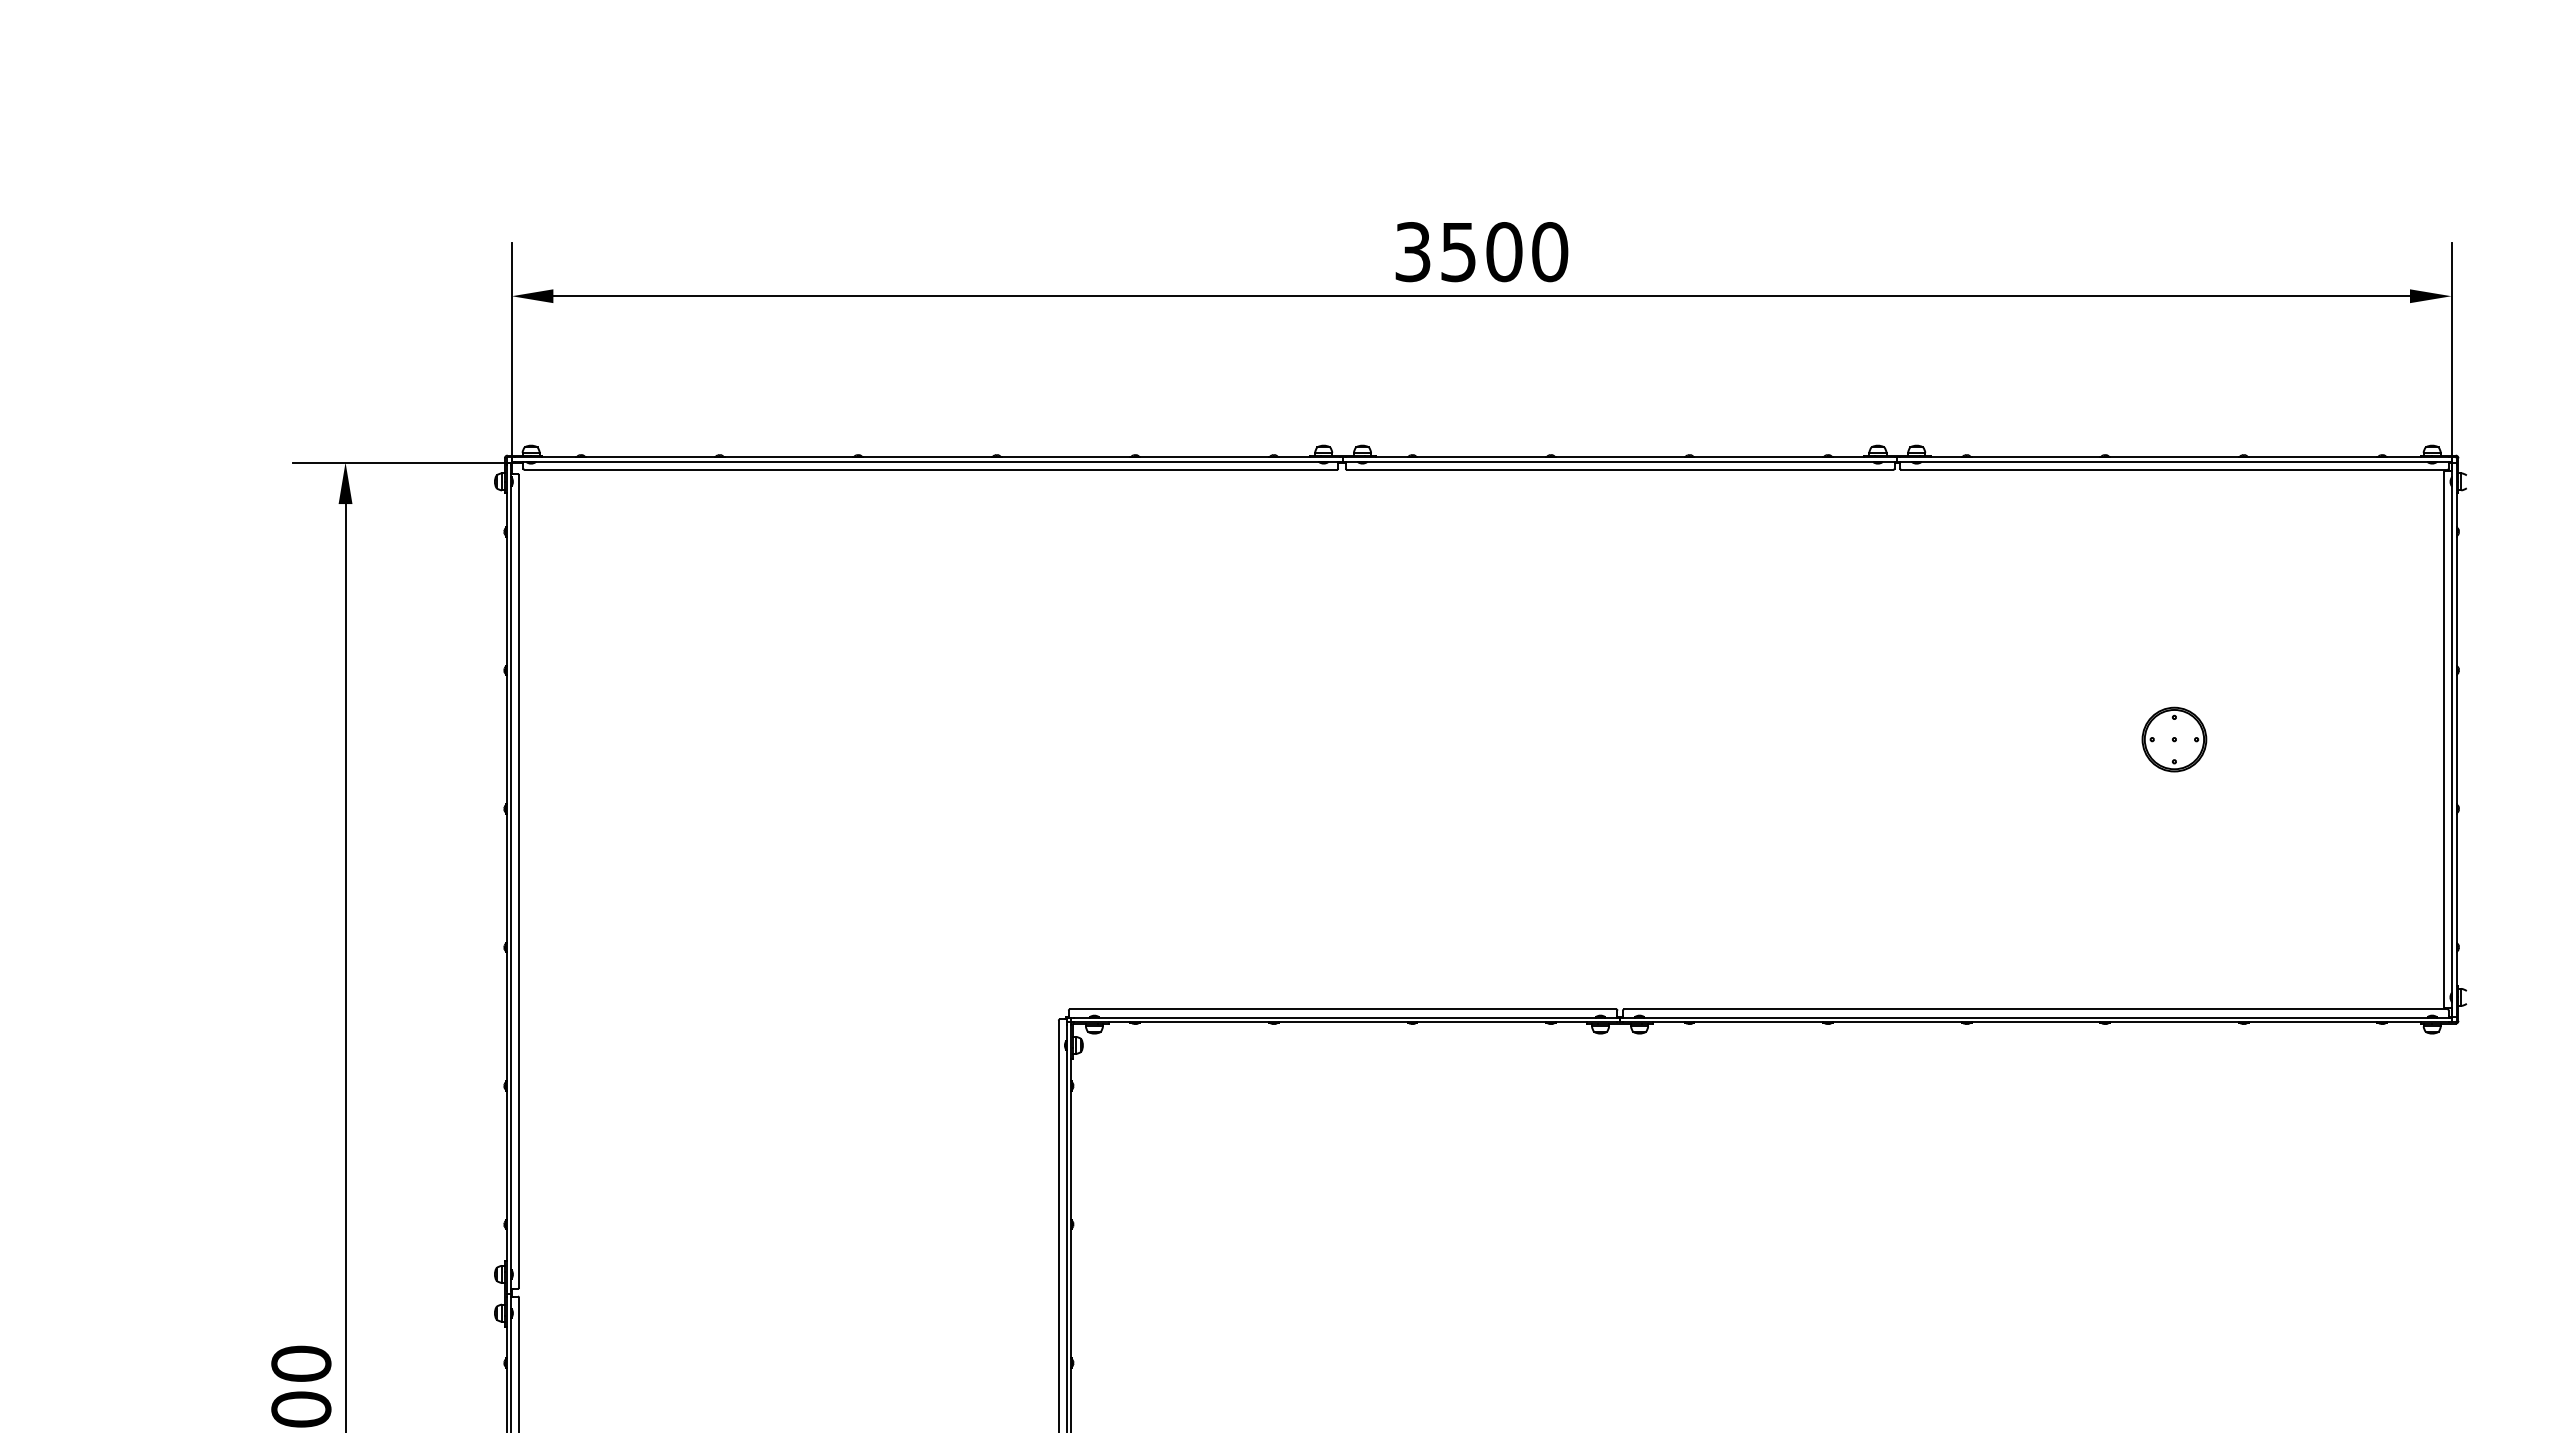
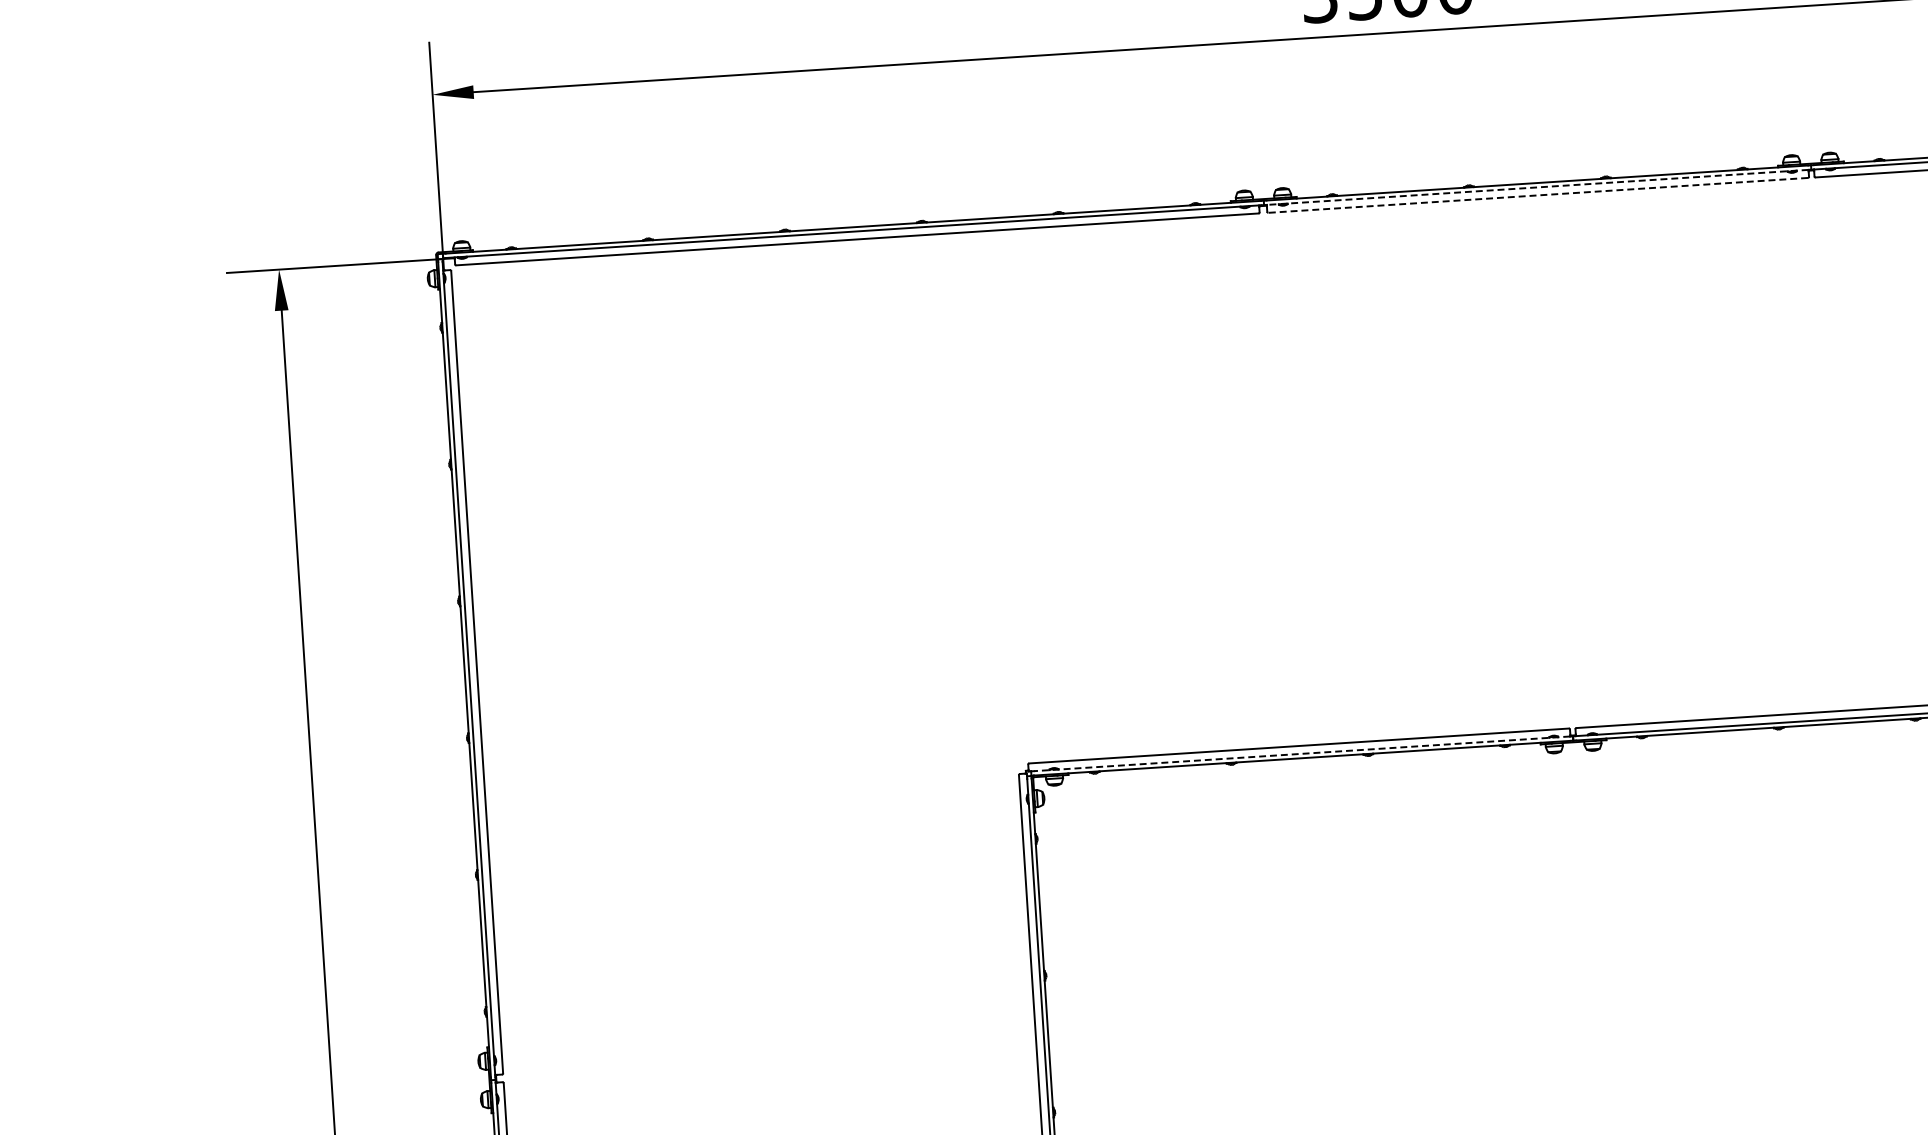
line: (1619, 461) -> (1536, 187), solid -> dashed
line: (1619, 469) -> (1537, 195), solid -> dashed
line: (1345, 1017) -> (1301, 753), solid -> dashed

